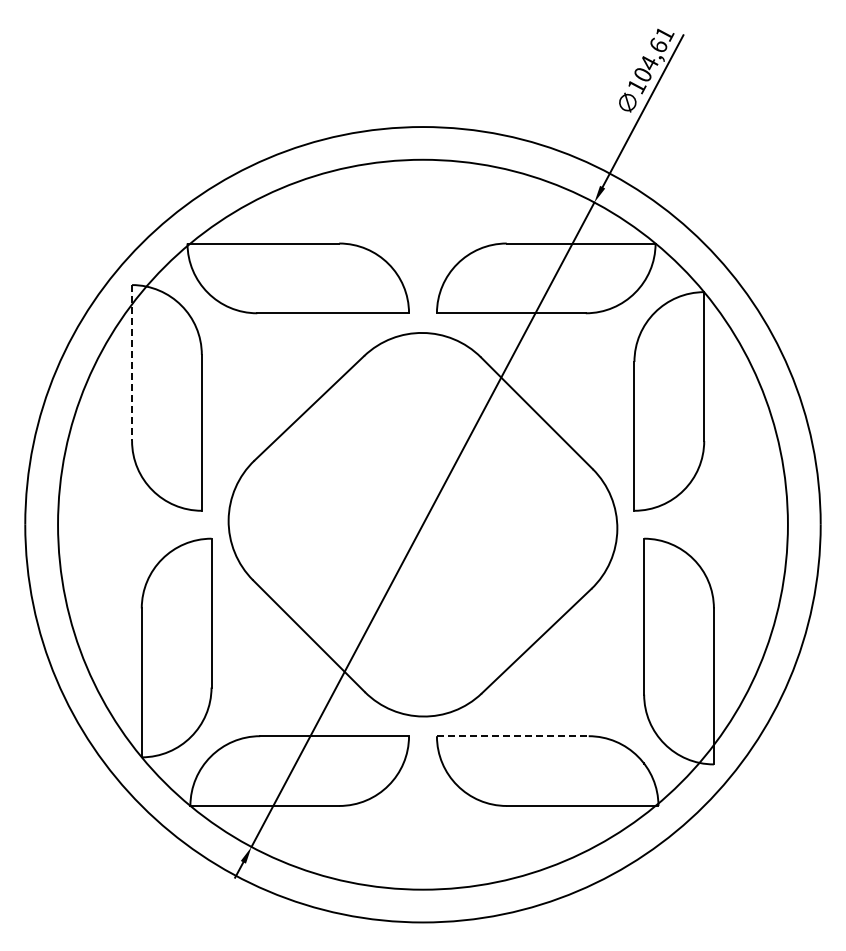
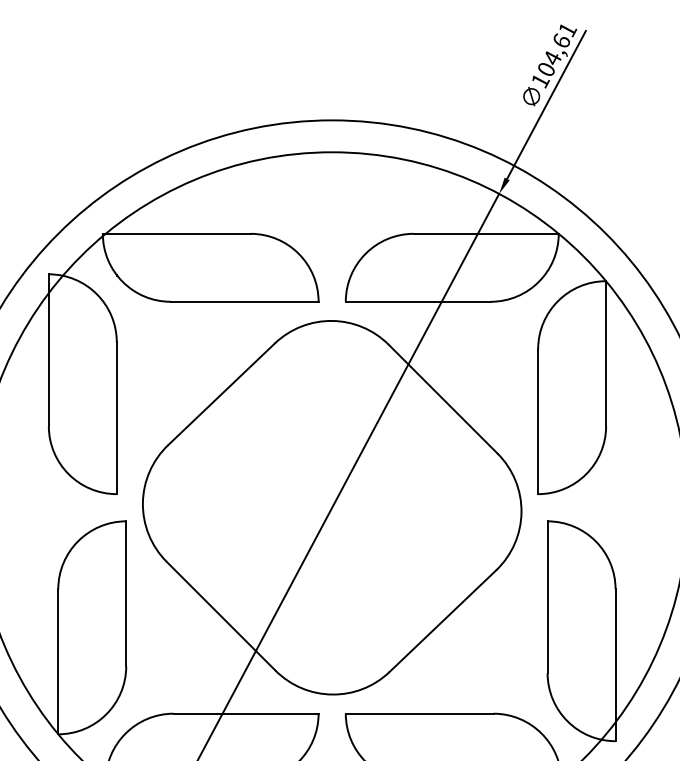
line: (132, 363) -> (49, 350), dashed -> solid
line: (512, 736) -> (419, 713), dashed -> solid

